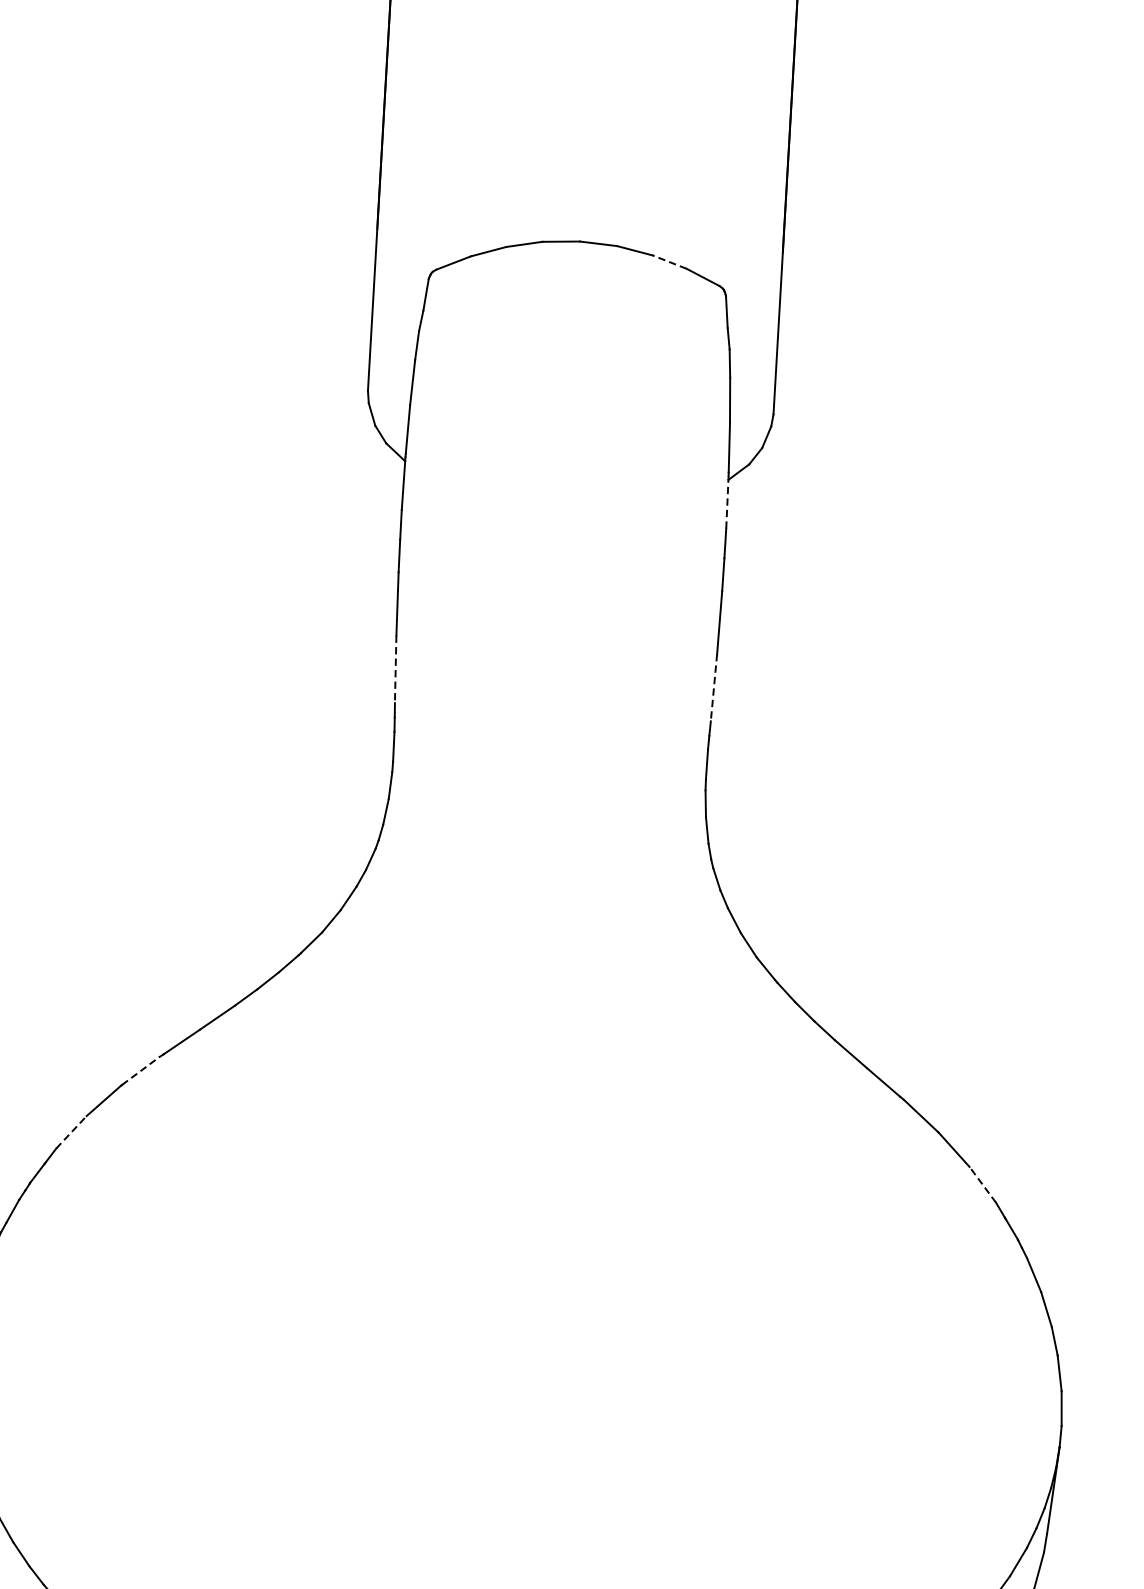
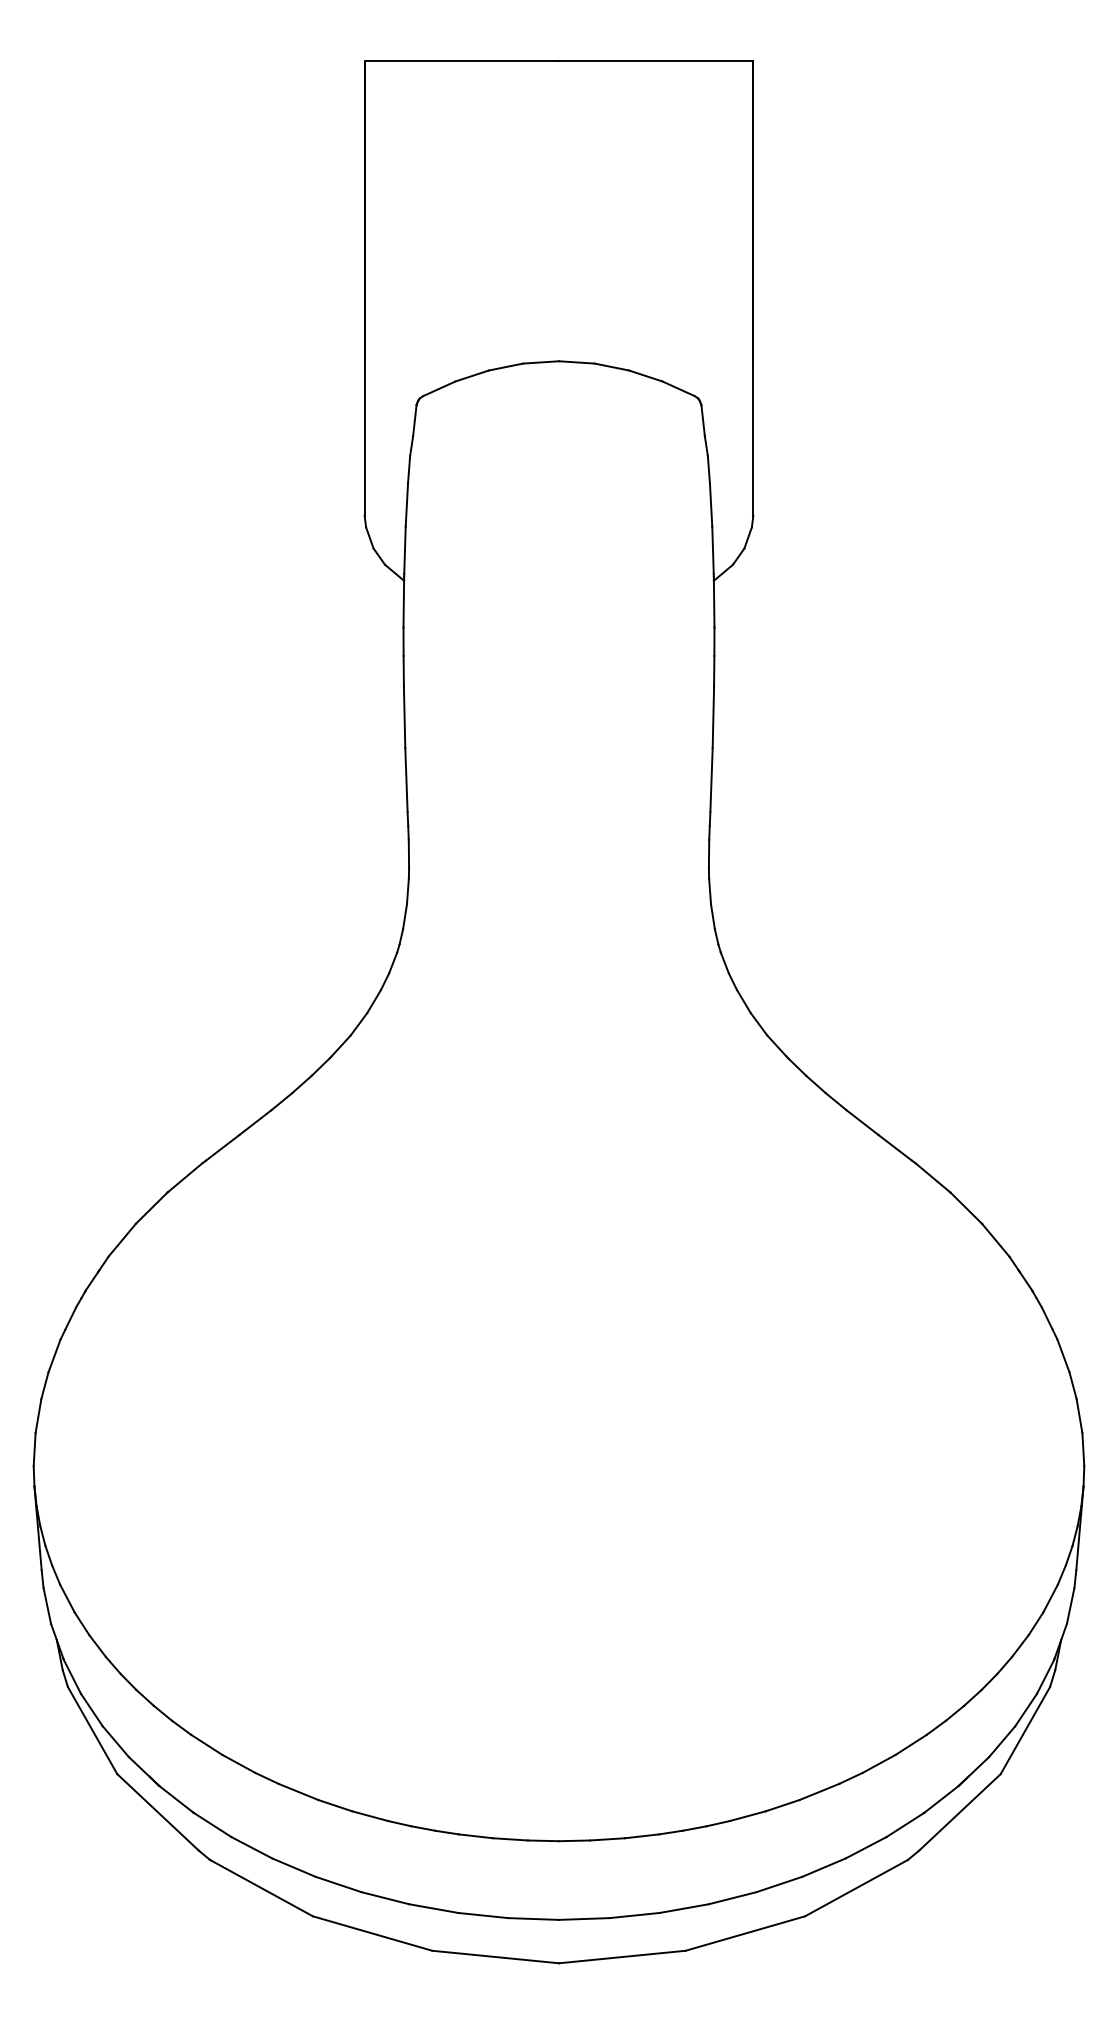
line: (669, 261) -> (645, 375), dashed -> solid
line: (727, 501) -> (714, 601), dashed -> solid
line: (395, 669) -> (406, 780), dashed -> solid
line: (713, 688) -> (711, 780), dashed -> solid
line: (141, 1070) -> (185, 1177), dashed -> solid
line: (71, 1131) -> (122, 1239), dashed -> solid
line: (982, 1184) -> (995, 1239), dashed -> solid

